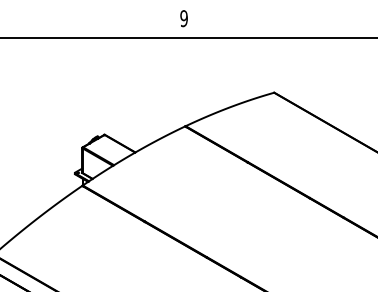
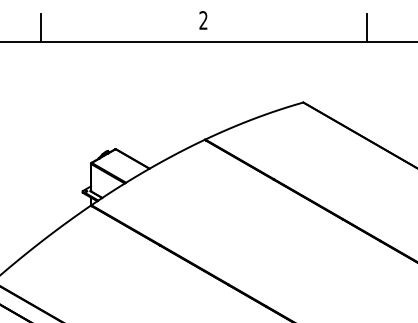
text: (184, 18) -> (203, 20), 9 -> 2
line: (36, 24) -> (40, 27), added
line: (331, 24) -> (366, 27), added

